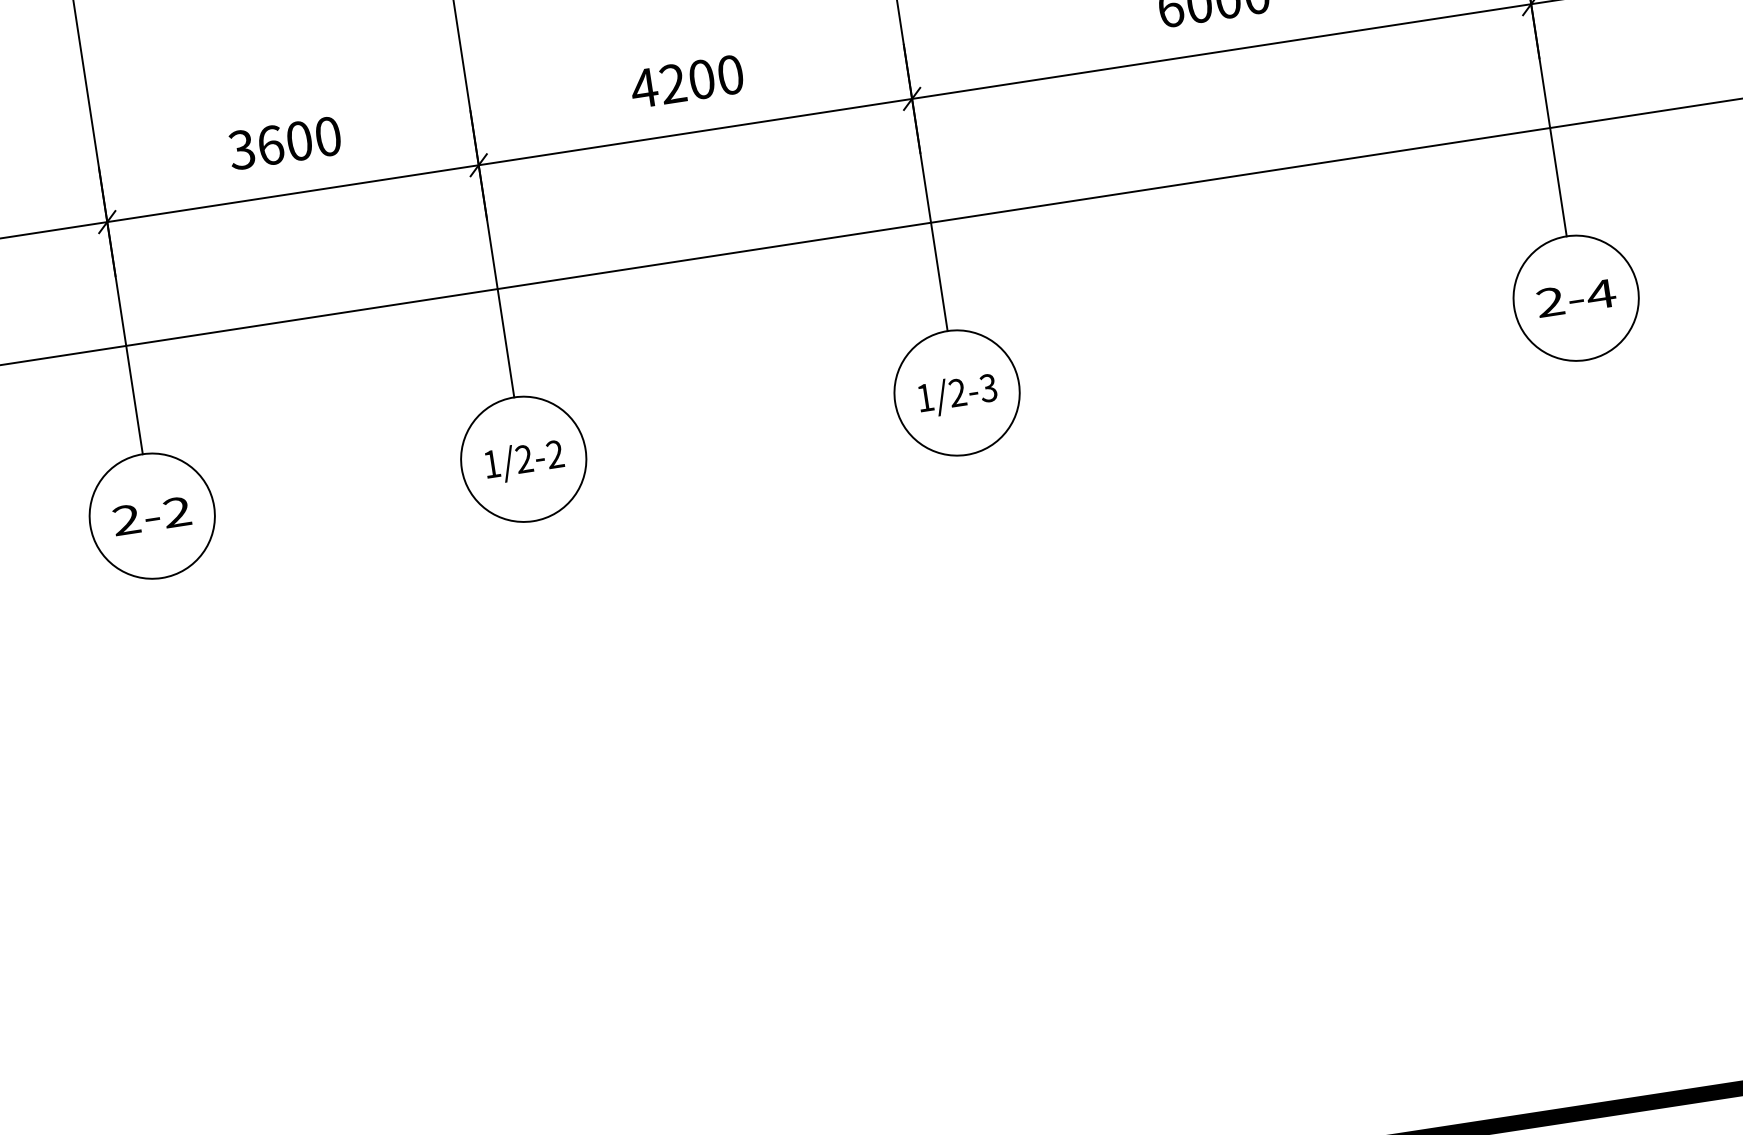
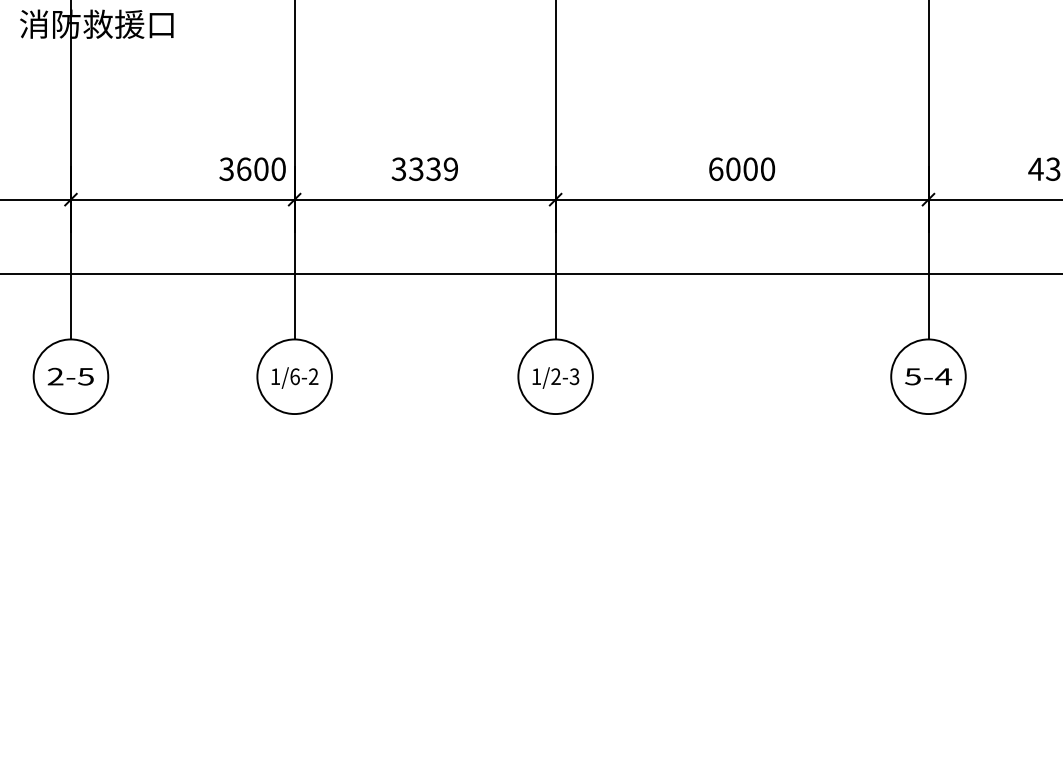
text: (686, 82) -> (424, 169), 4200 -> 3339
text: (284, 142) -> (252, 168), moved
text: (1549, 301) -> (912, 376), 2-4 -> 5-4
text: (523, 458) -> (294, 376), 1/2-2 -> 1/6-2
text: (176, 512) -> (85, 376), 2-2 -> 2-5

